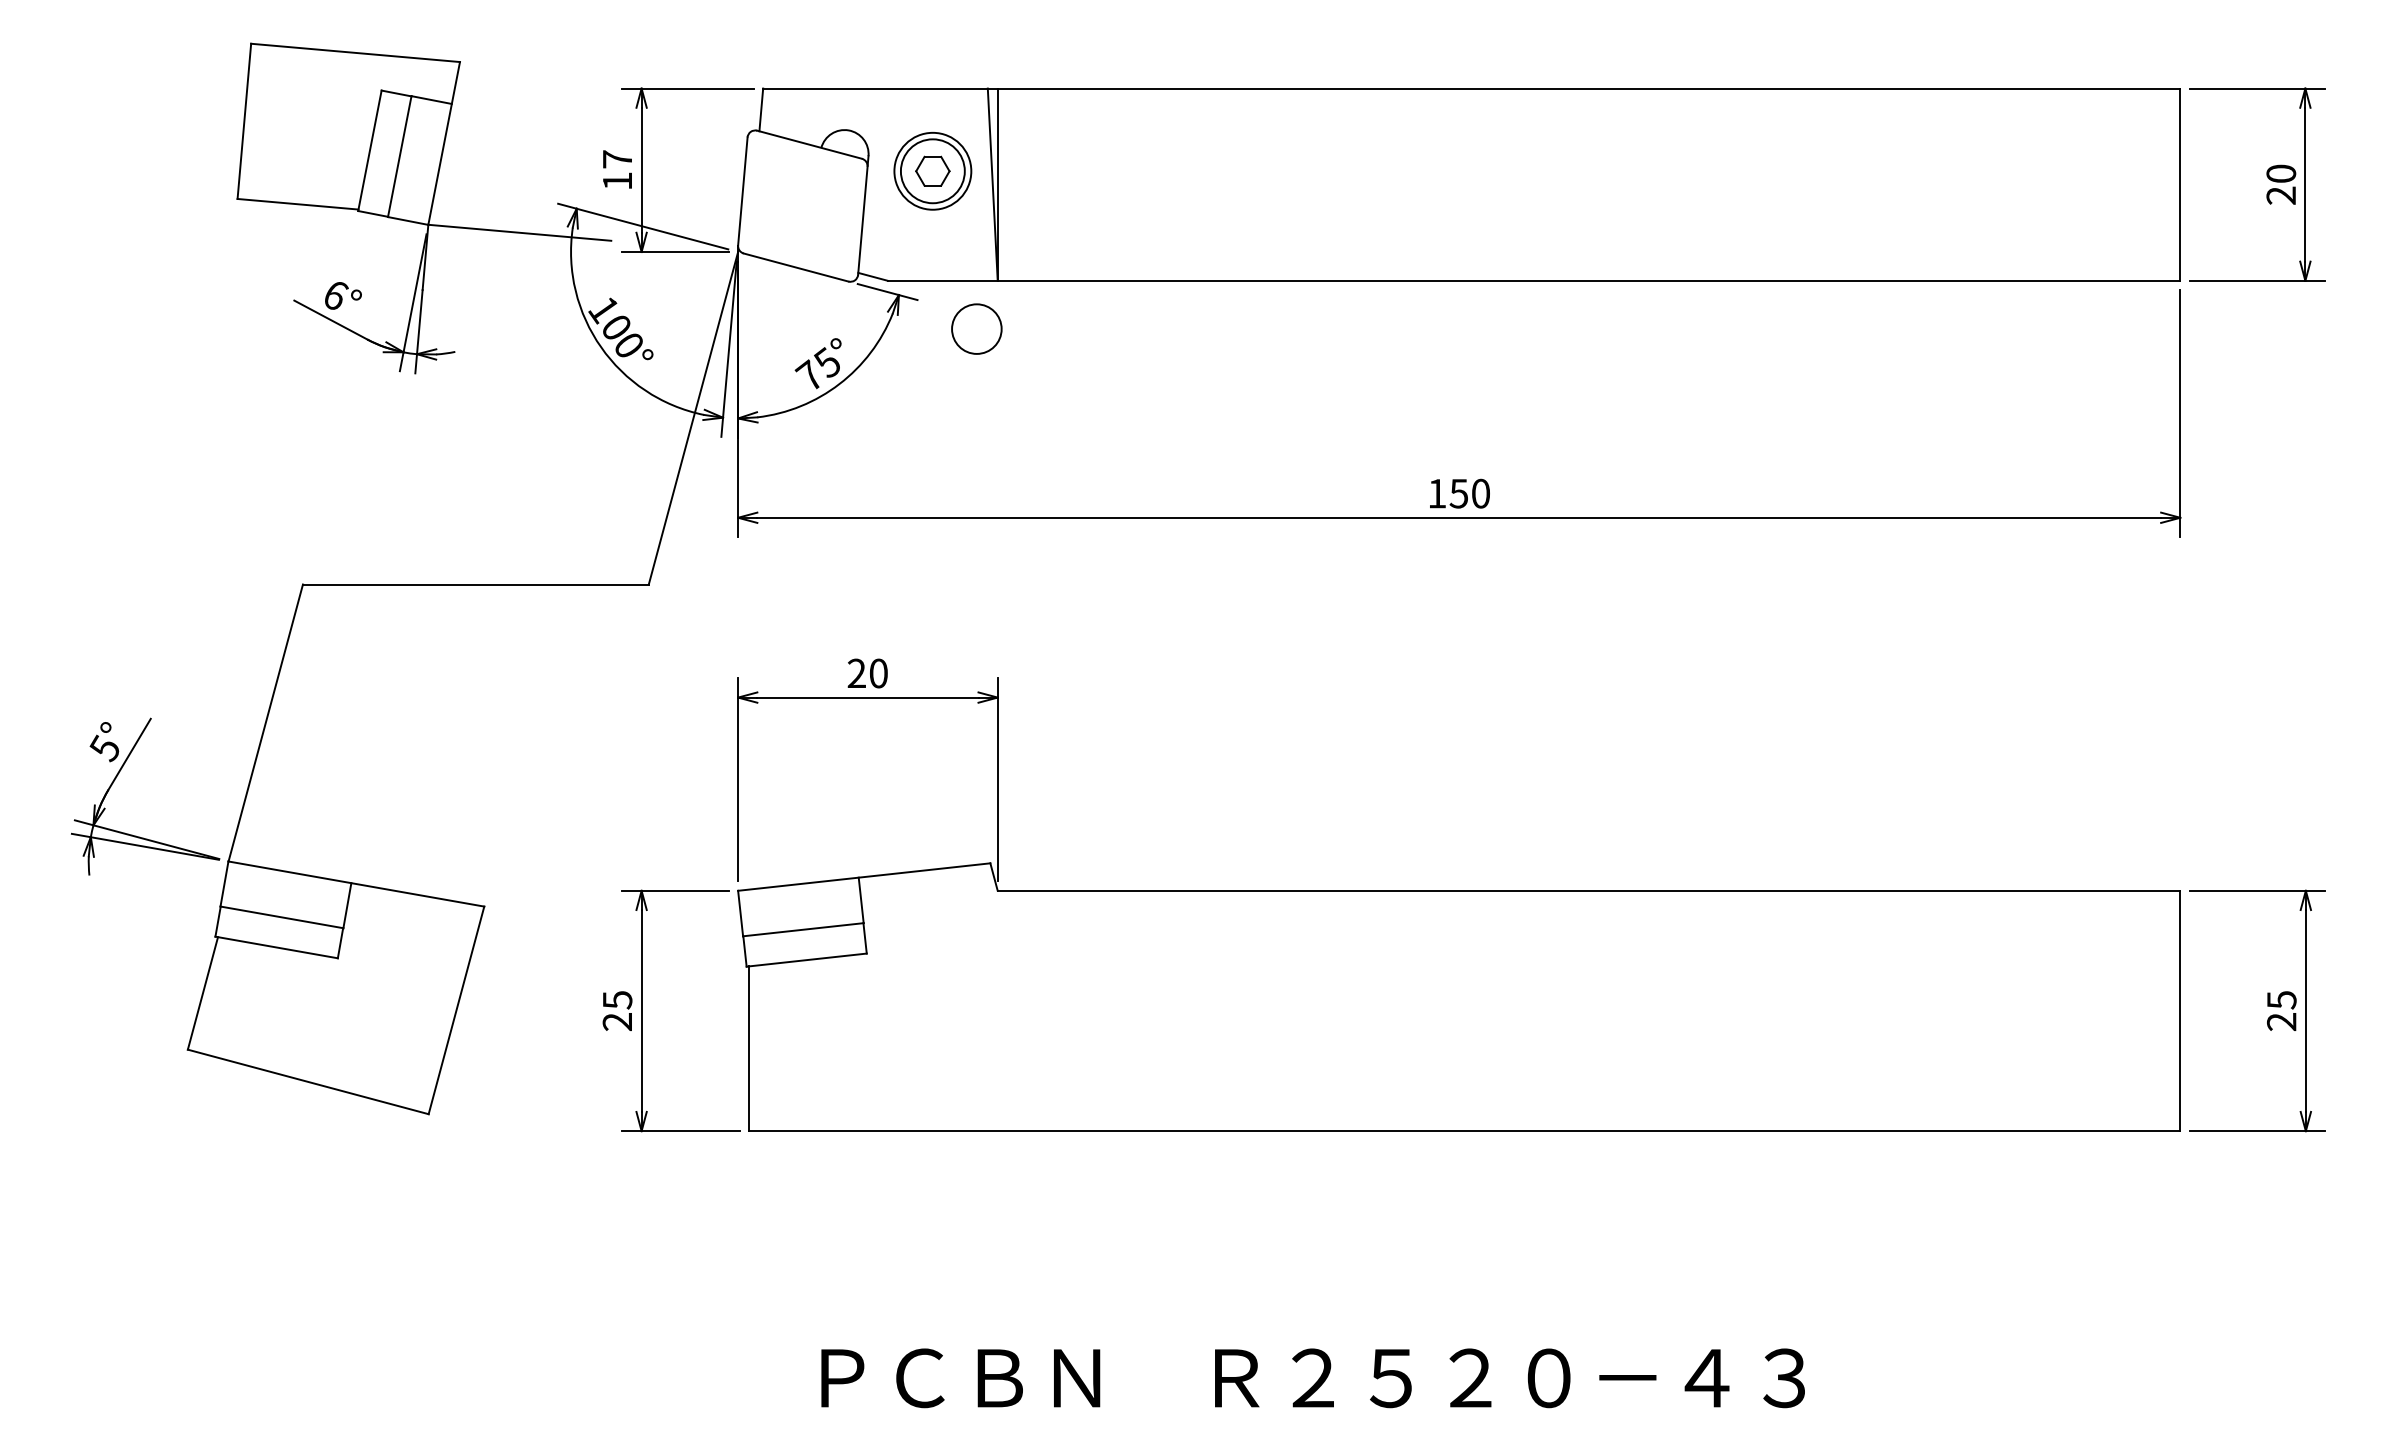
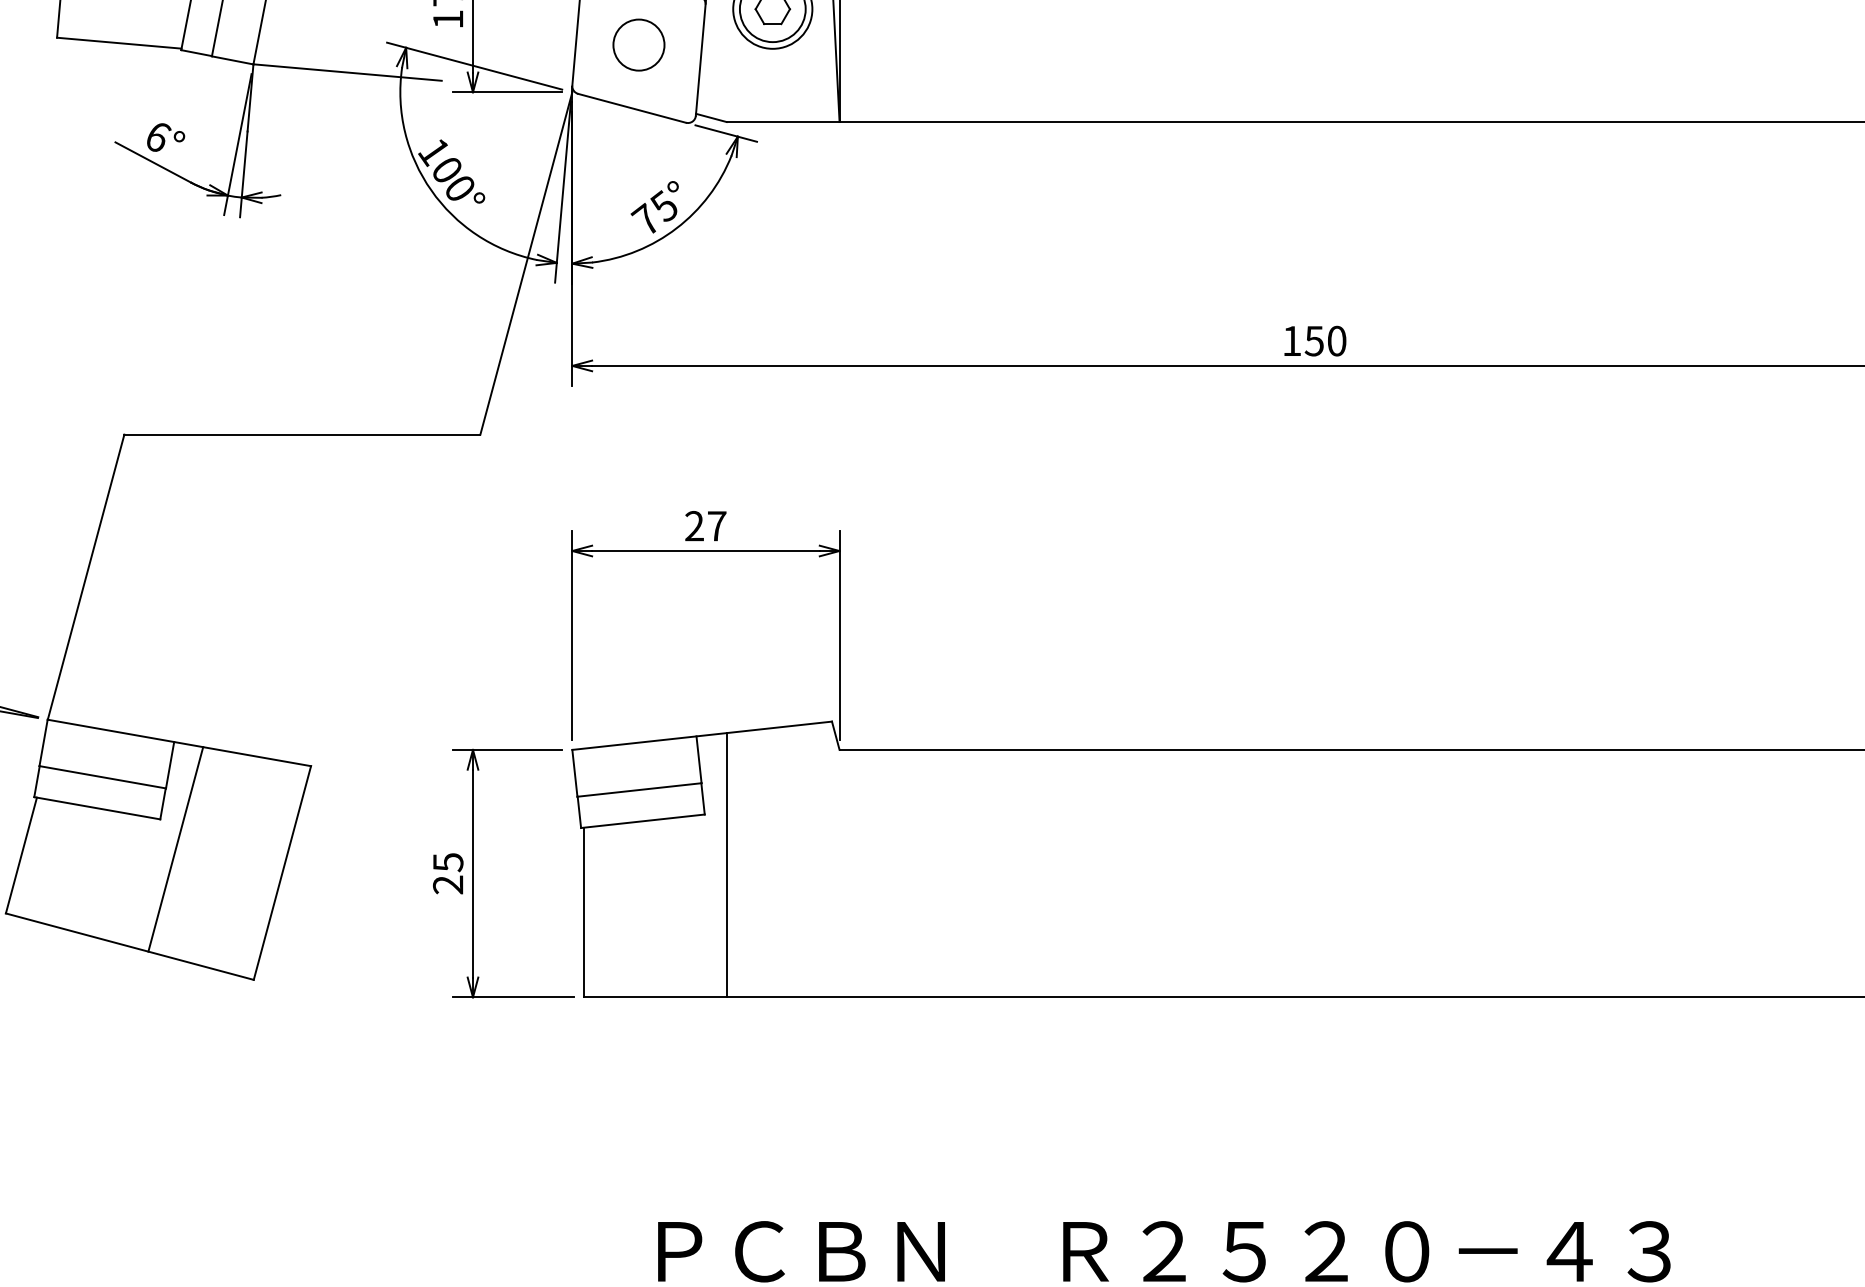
circle: (976, 328) -> (638, 44), moved
text: (878, 673) -> (716, 526), 20 -> 27
line: (352, 987) -> (175, 849), added
line: (888, 1002) -> (727, 864), added

